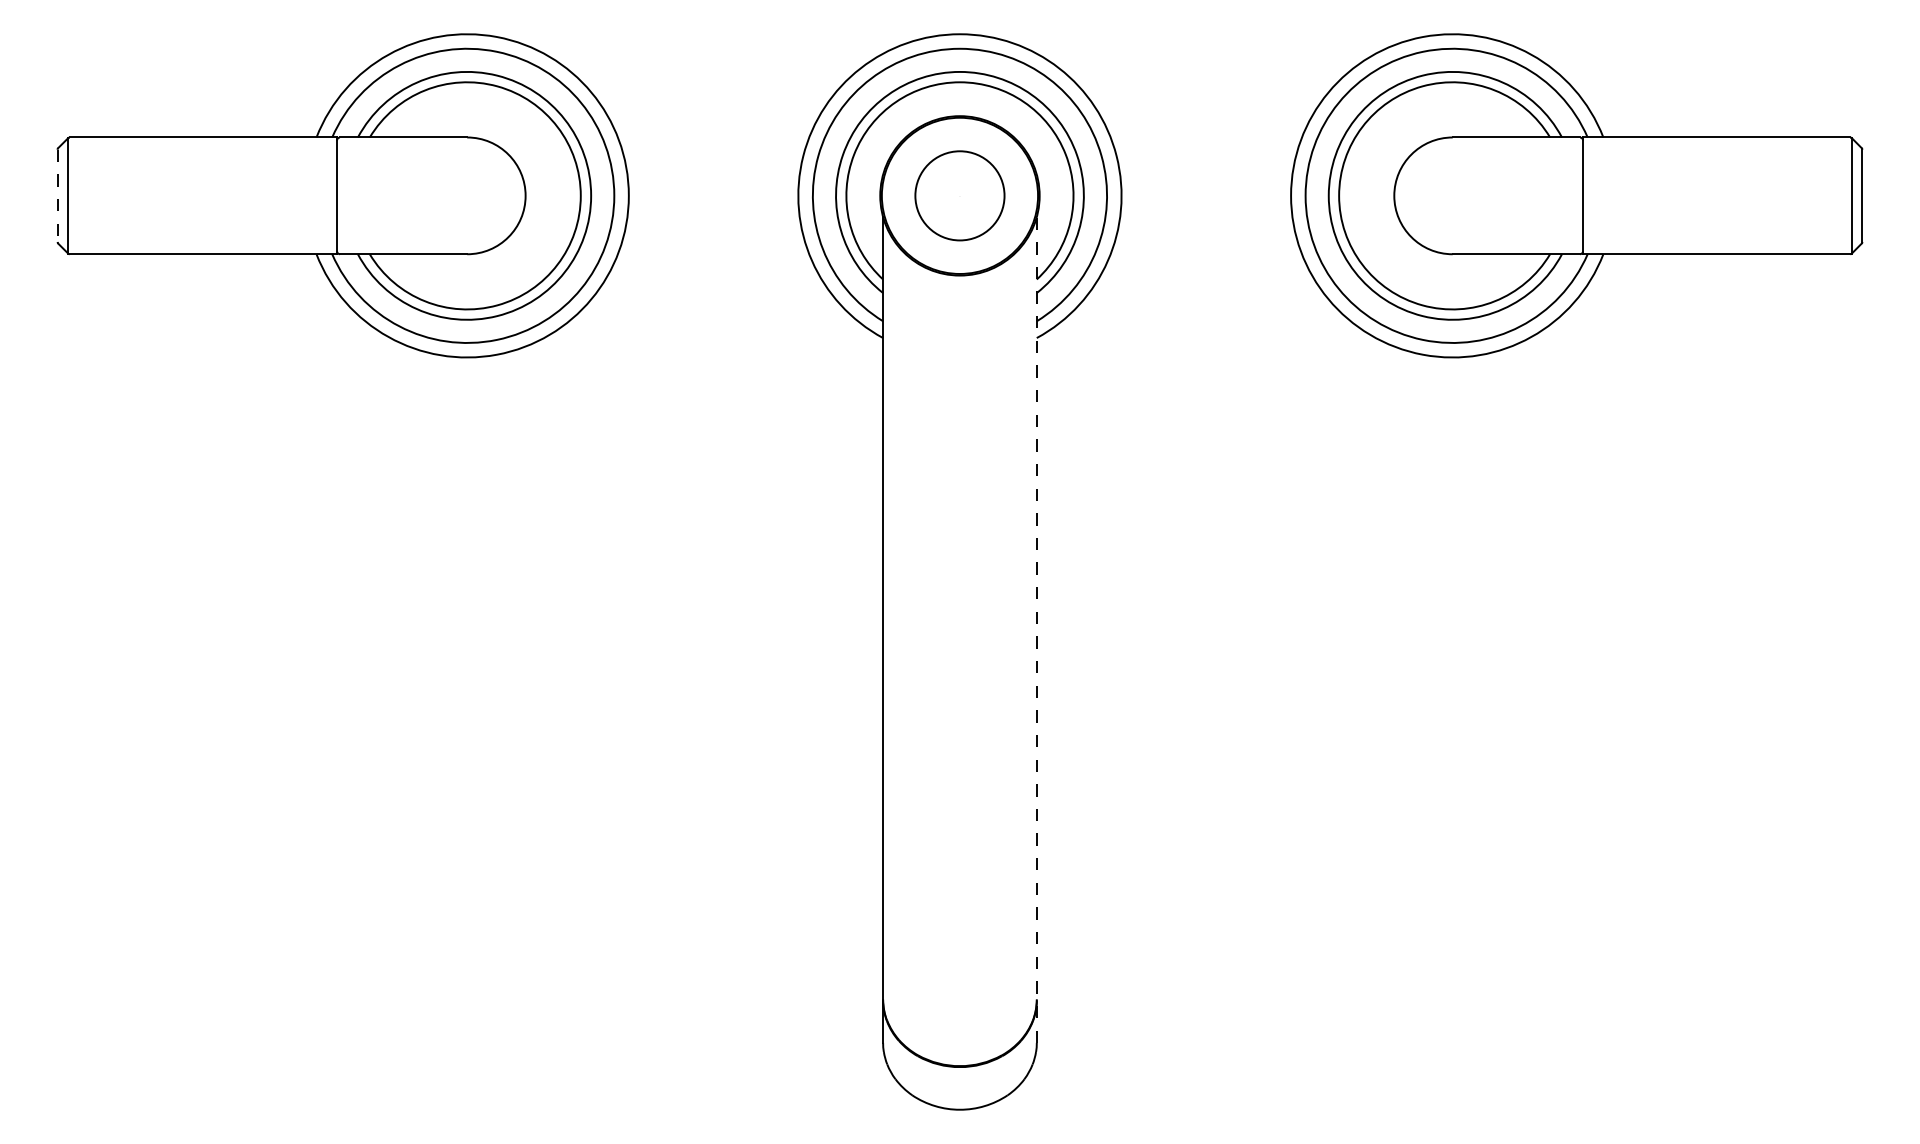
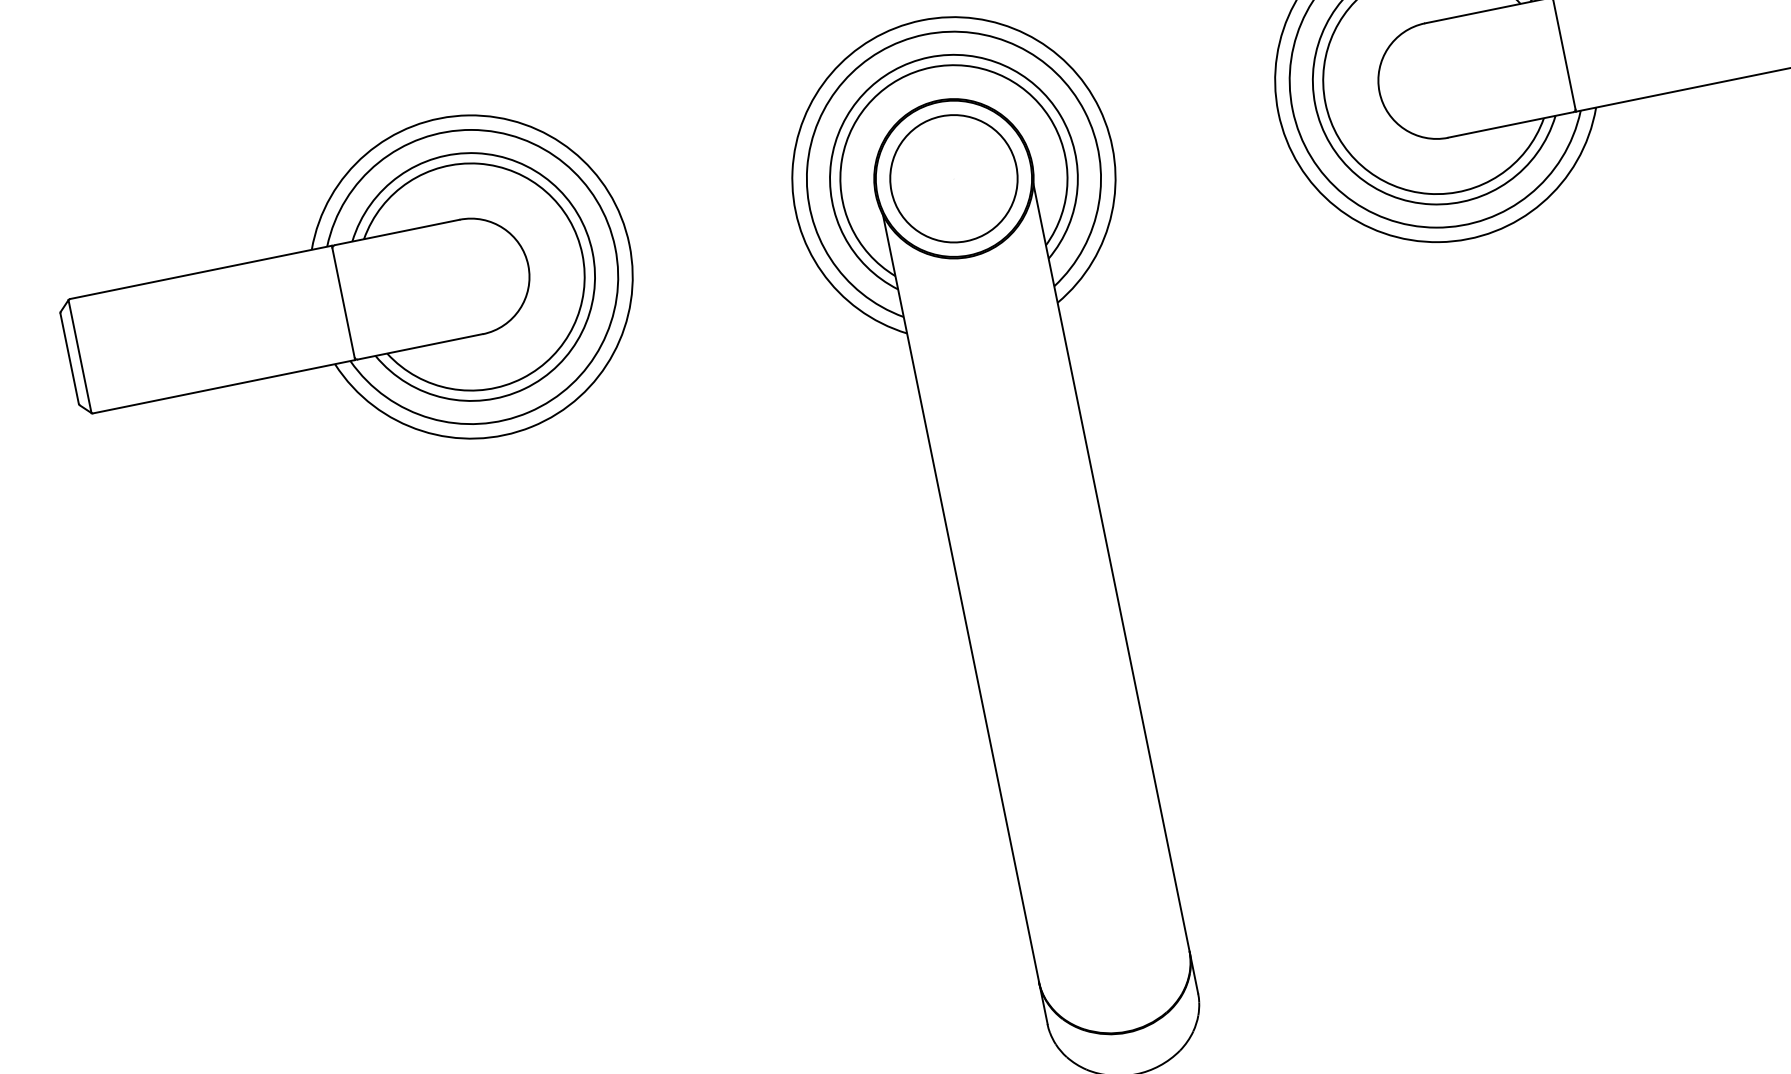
circle: (959, 195) -> (953, 178), size x1.43
line: (57, 196) -> (69, 359), dashed -> solid
line: (1036, 629) -> (1115, 588), dashed -> solid

